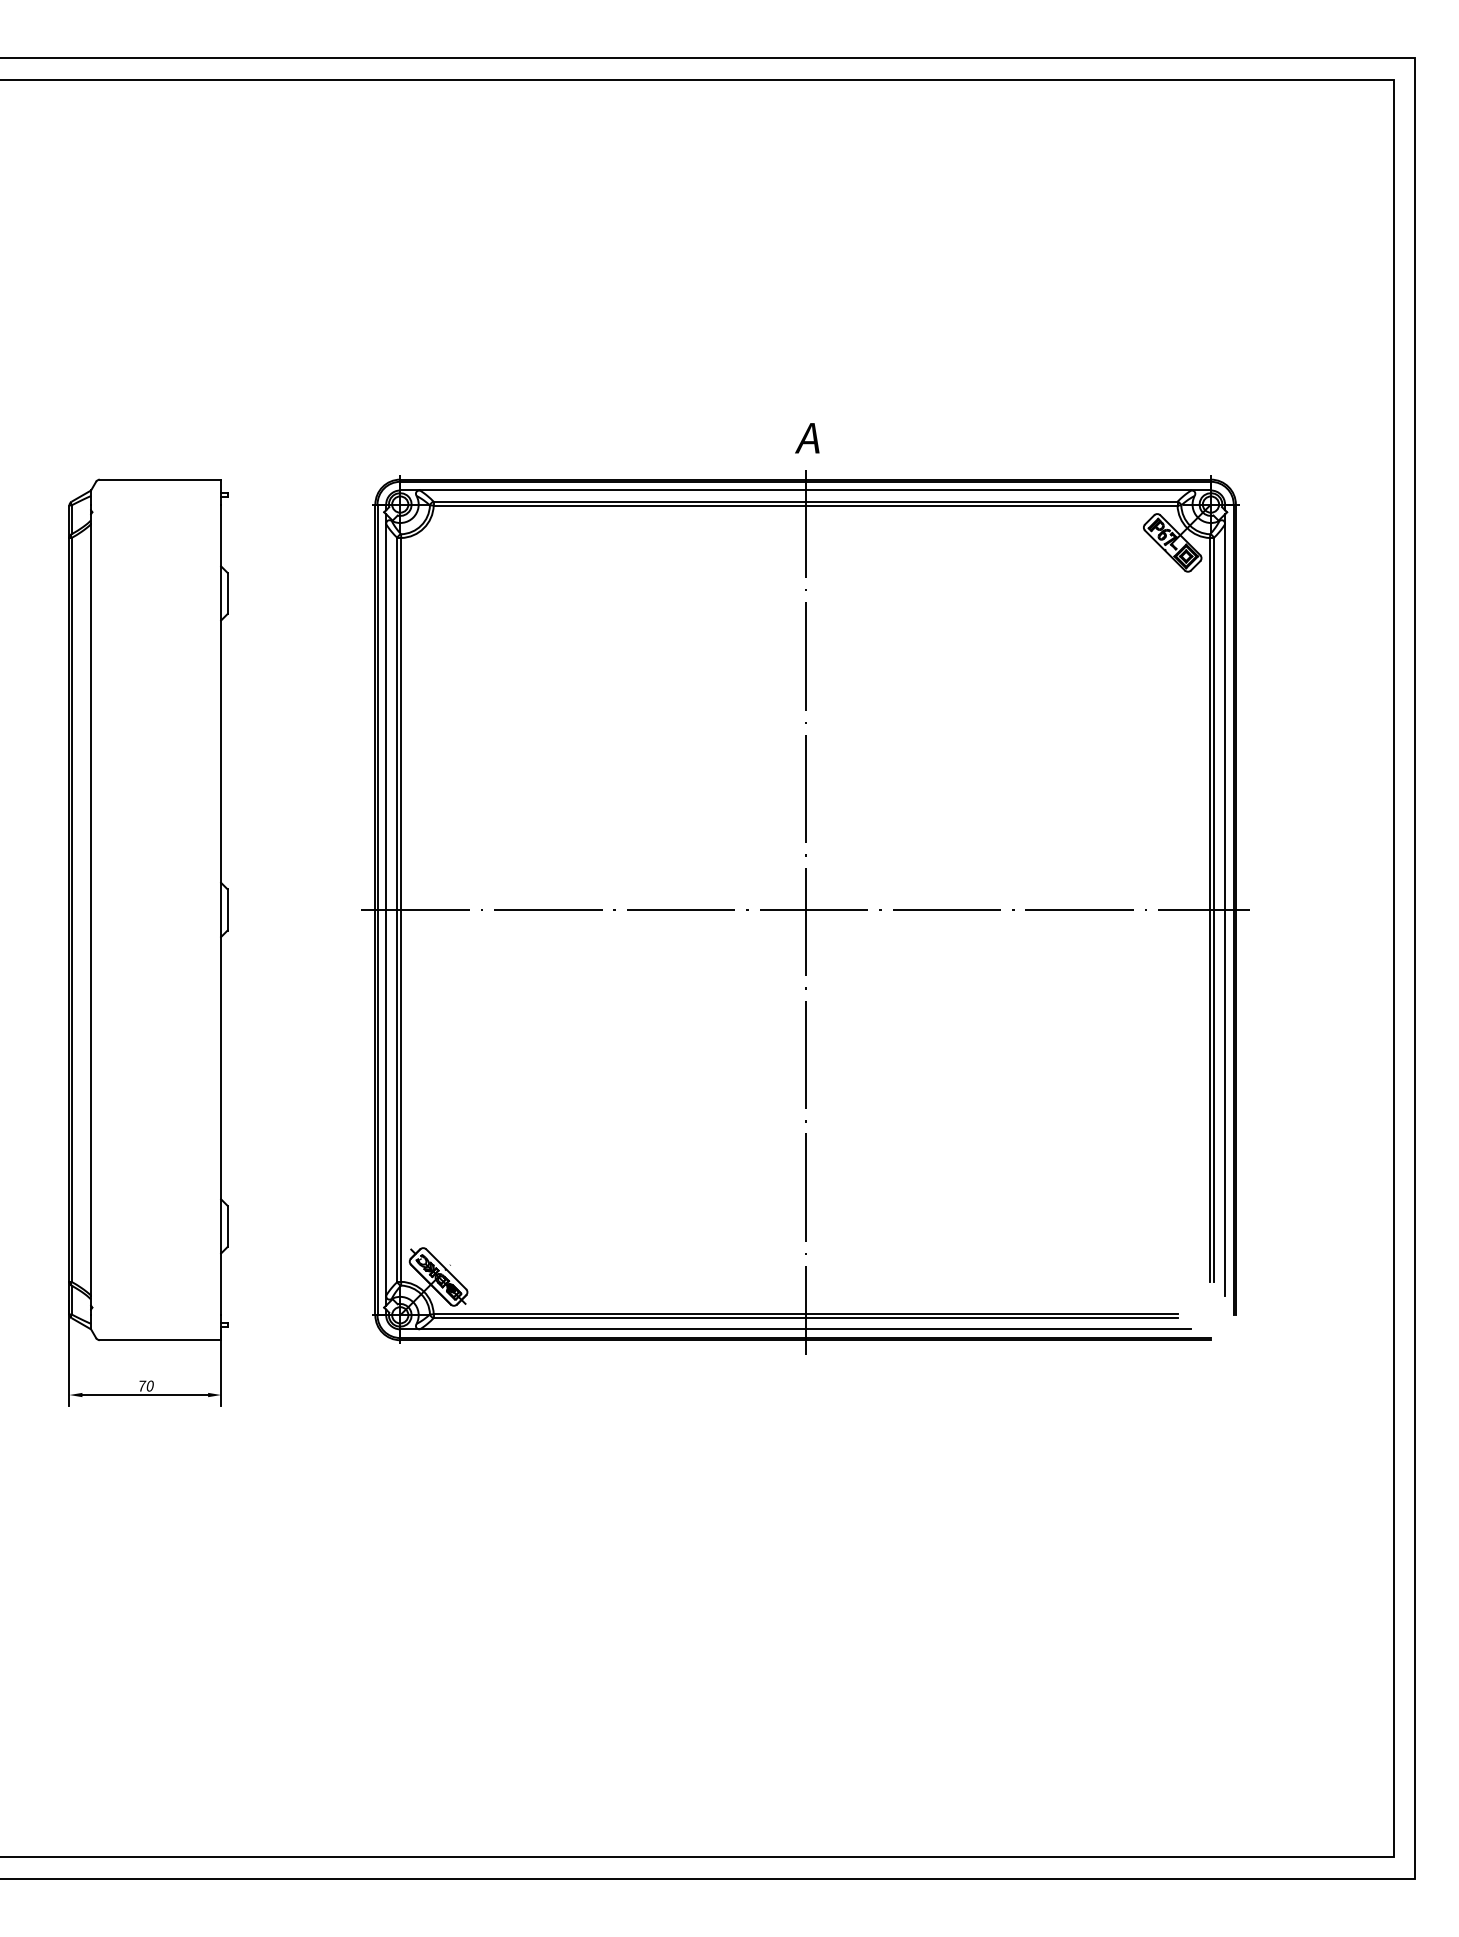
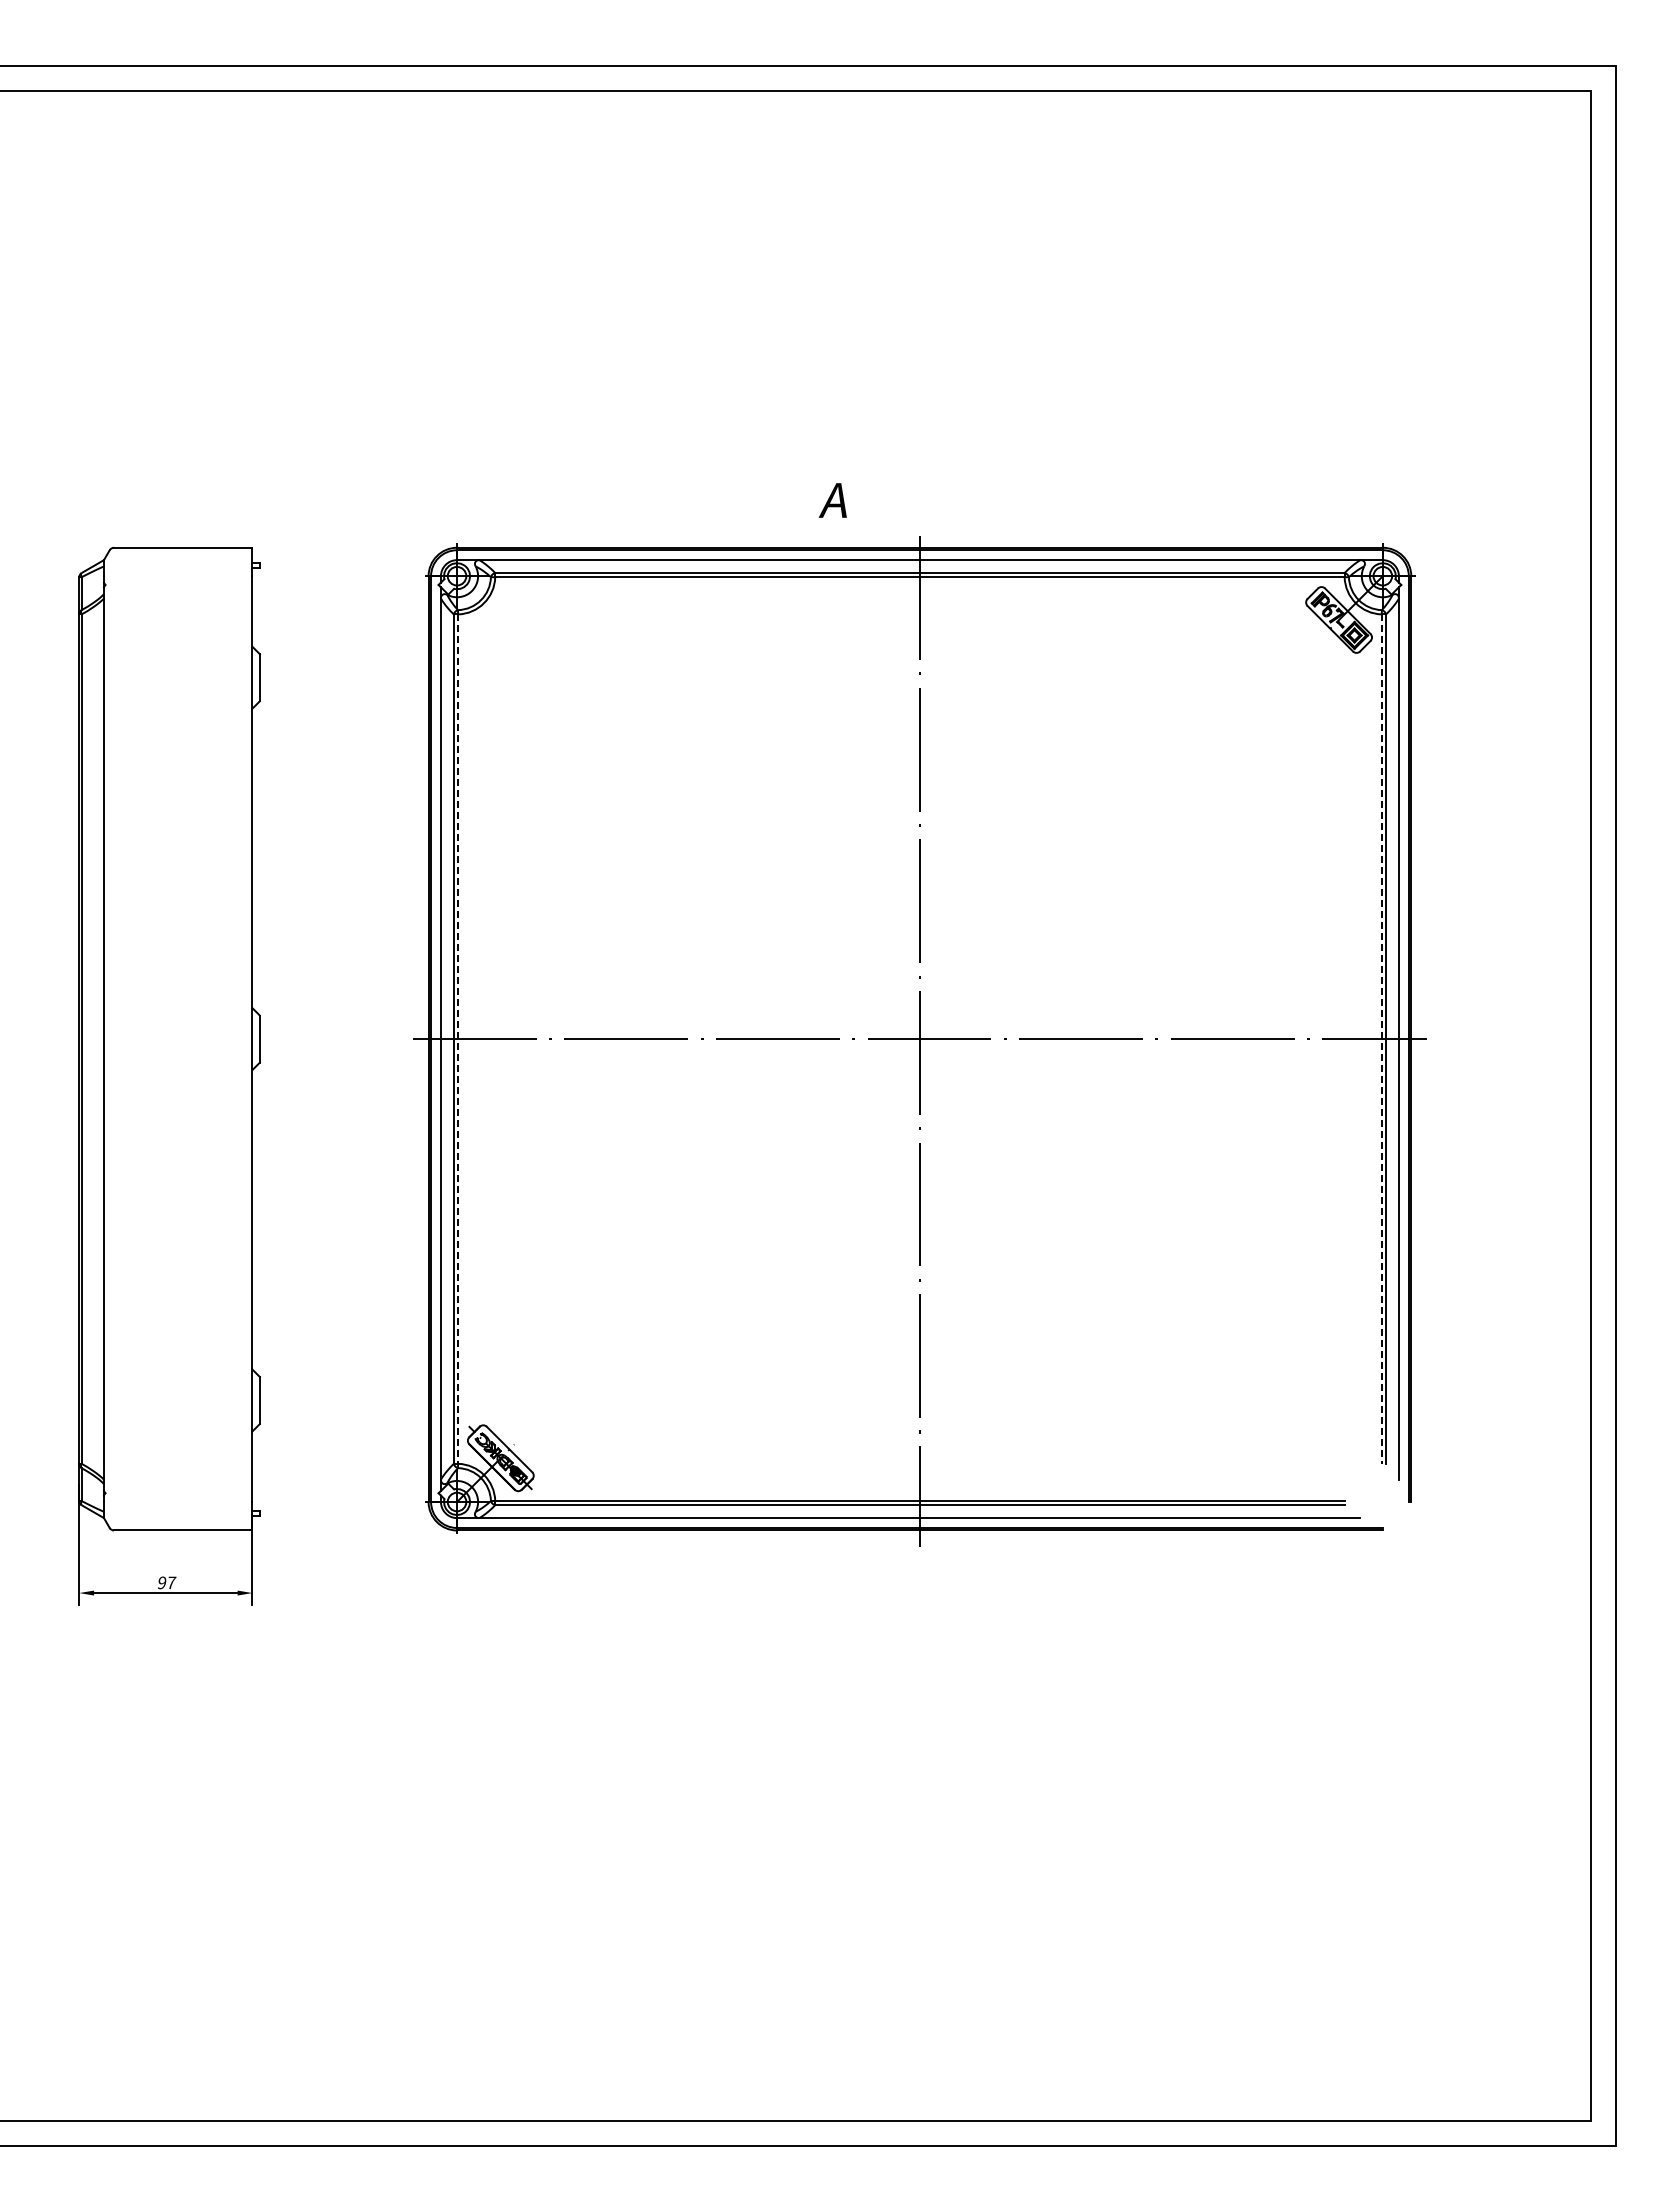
text: (806, 438) -> (832, 500), moved
line: (401, 910) -> (458, 1039), solid -> dashed
line: (1209, 910) -> (1381, 1039), solid -> dashed
text: (146, 1385) -> (167, 1582), 70 -> 97

